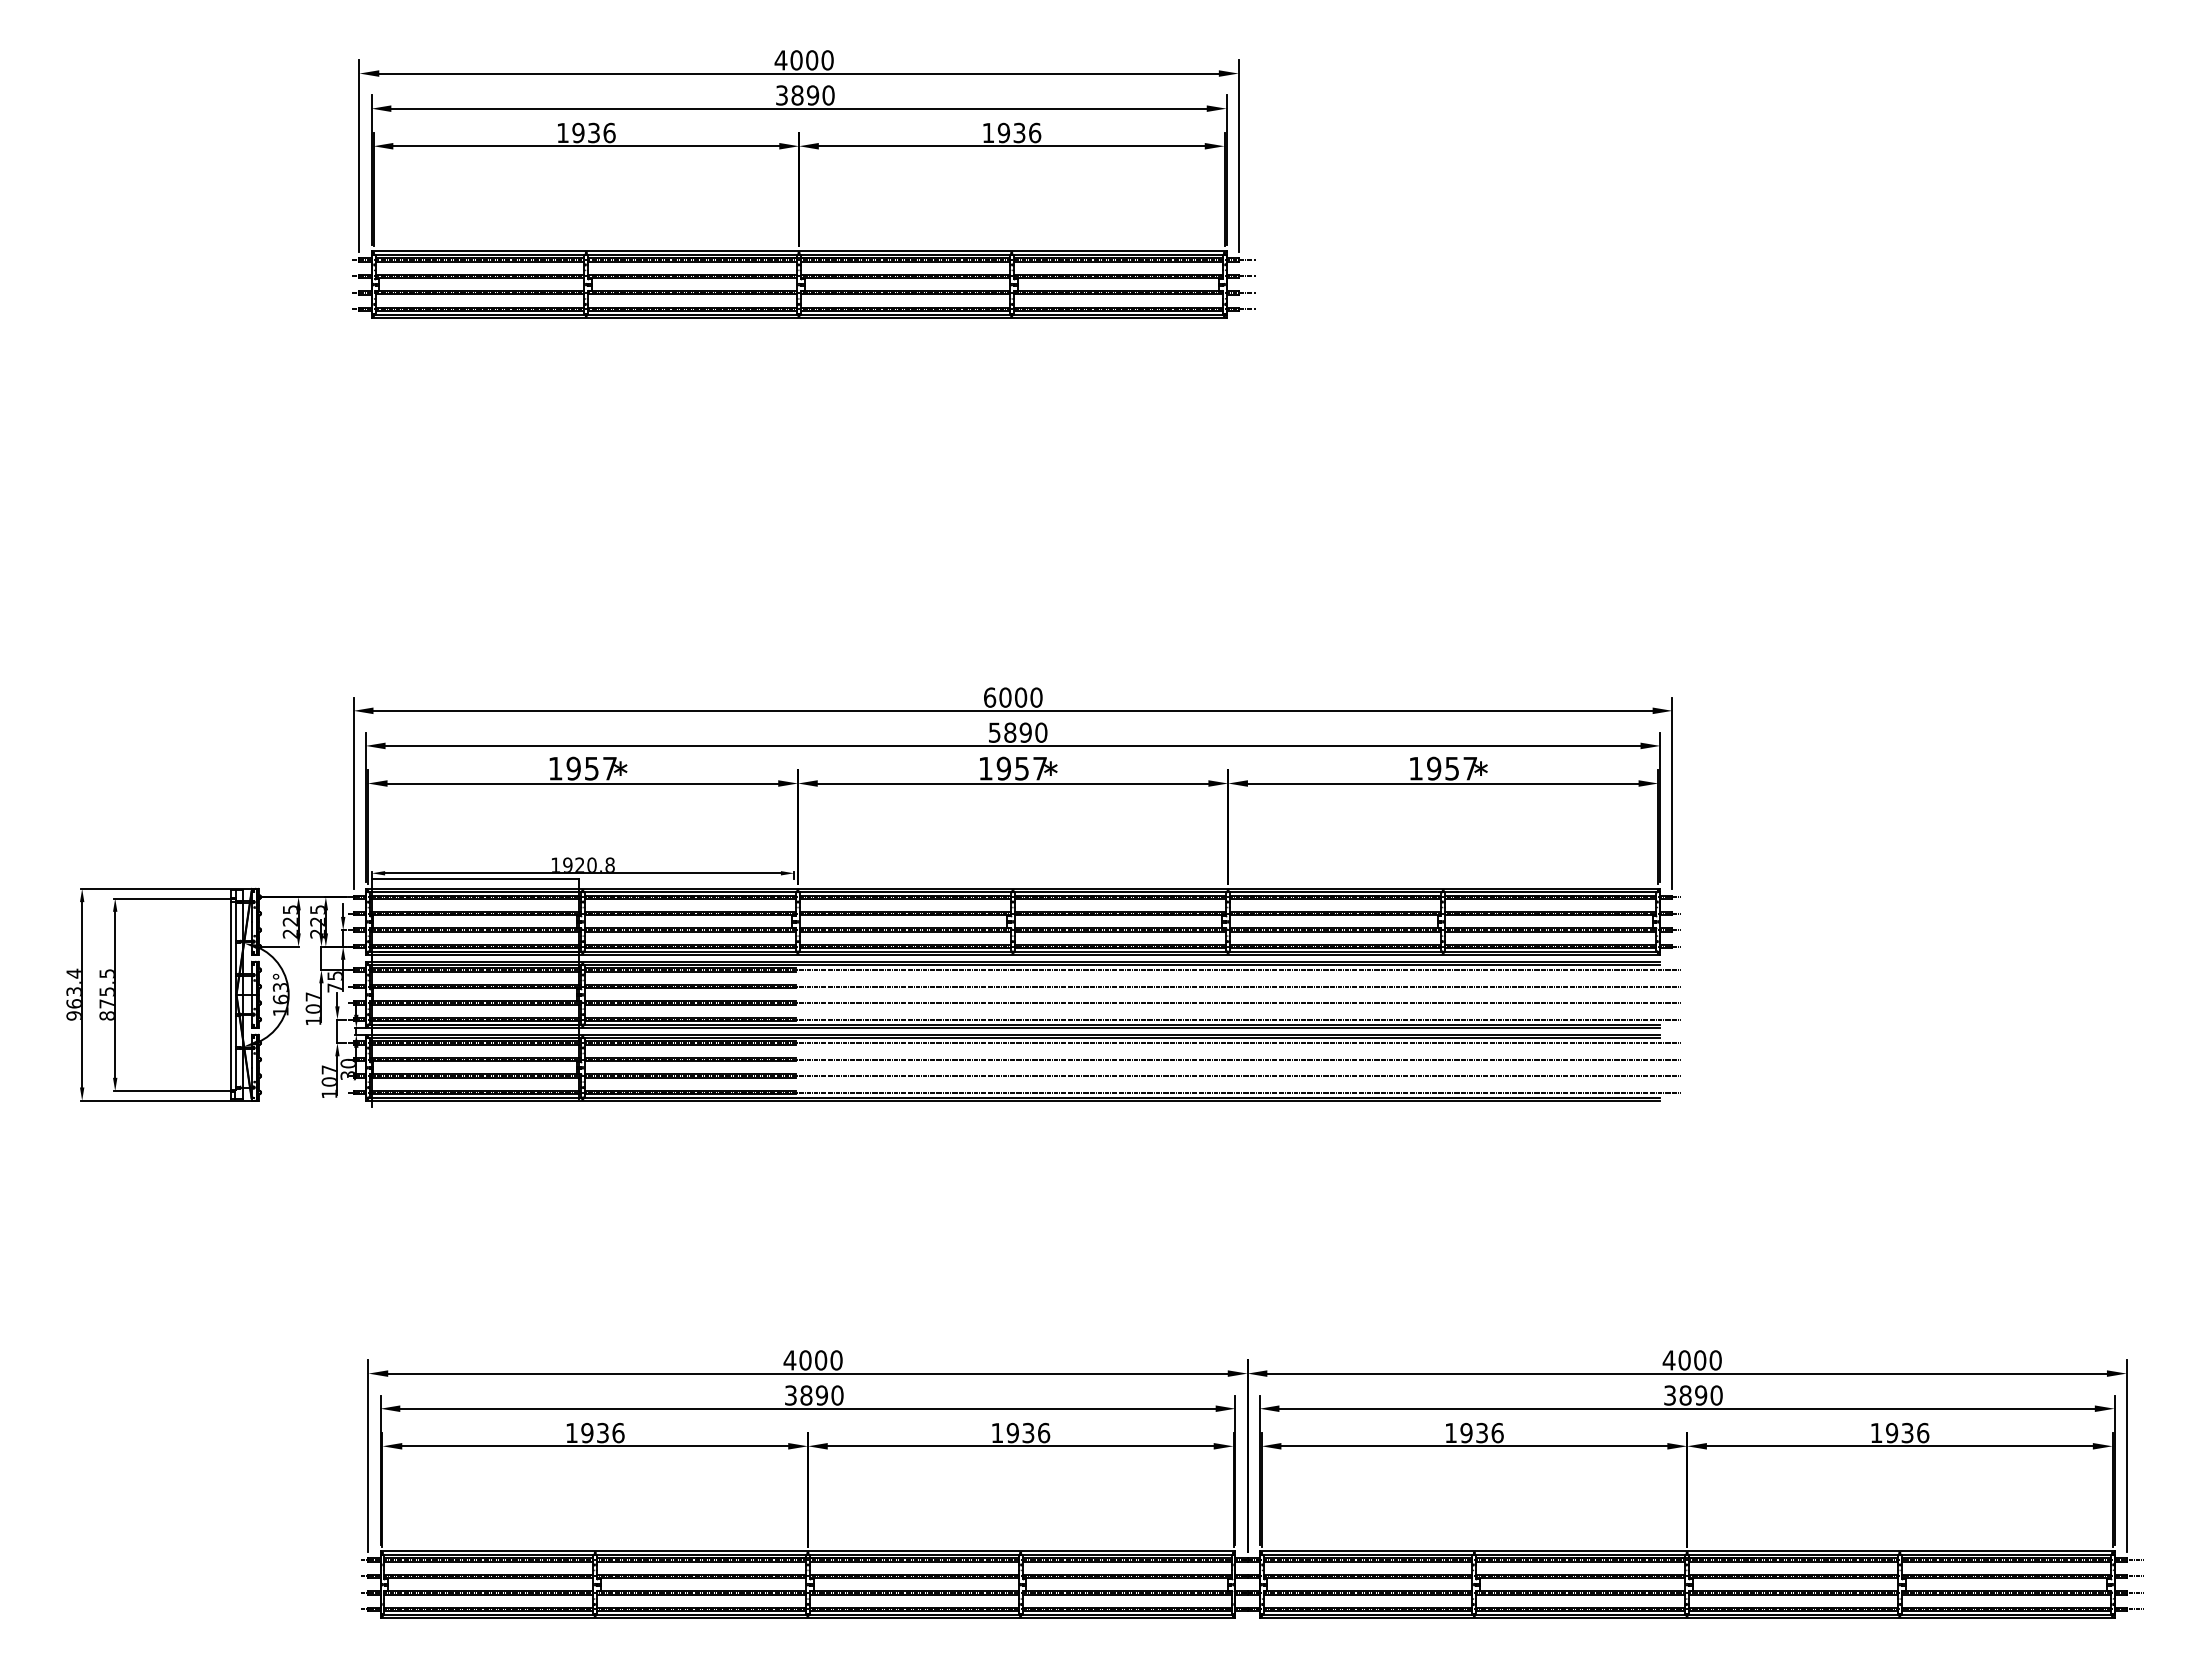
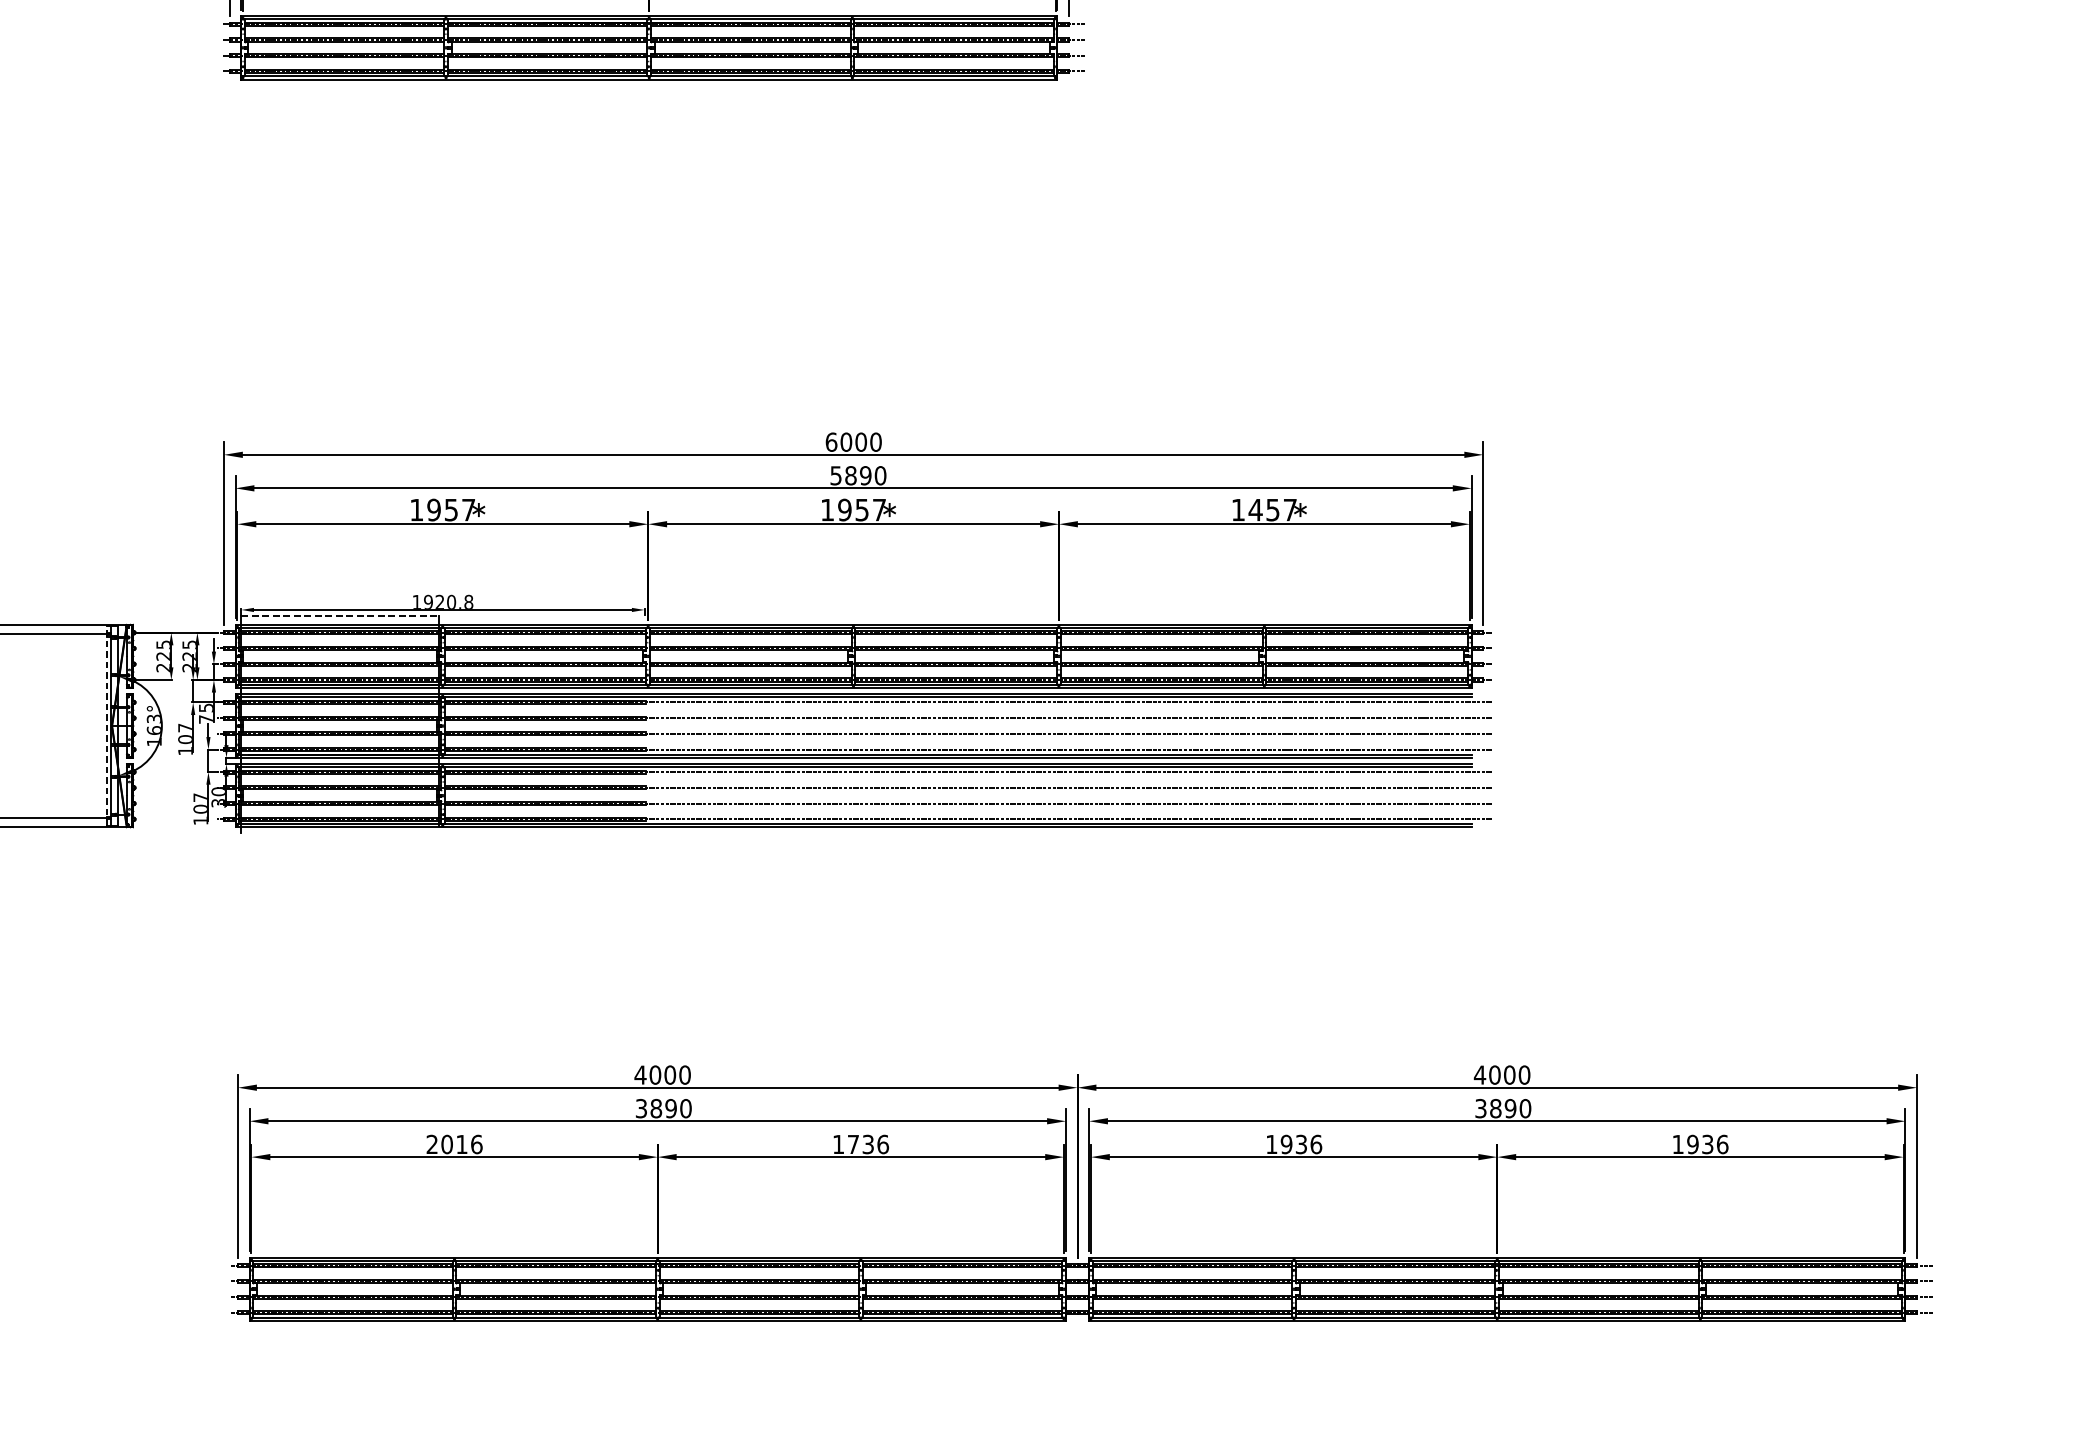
text: (1433, 768) -> (1255, 509), 1957 -> 1457
line: (475, 879) -> (340, 615), solid -> dashed
line: (231, 994) -> (107, 725), solid -> dashed
text: (587, 1432) -> (447, 1143), 1936 -> 2016
text: (1012, 1432) -> (853, 1143), 1936 -> 1736

